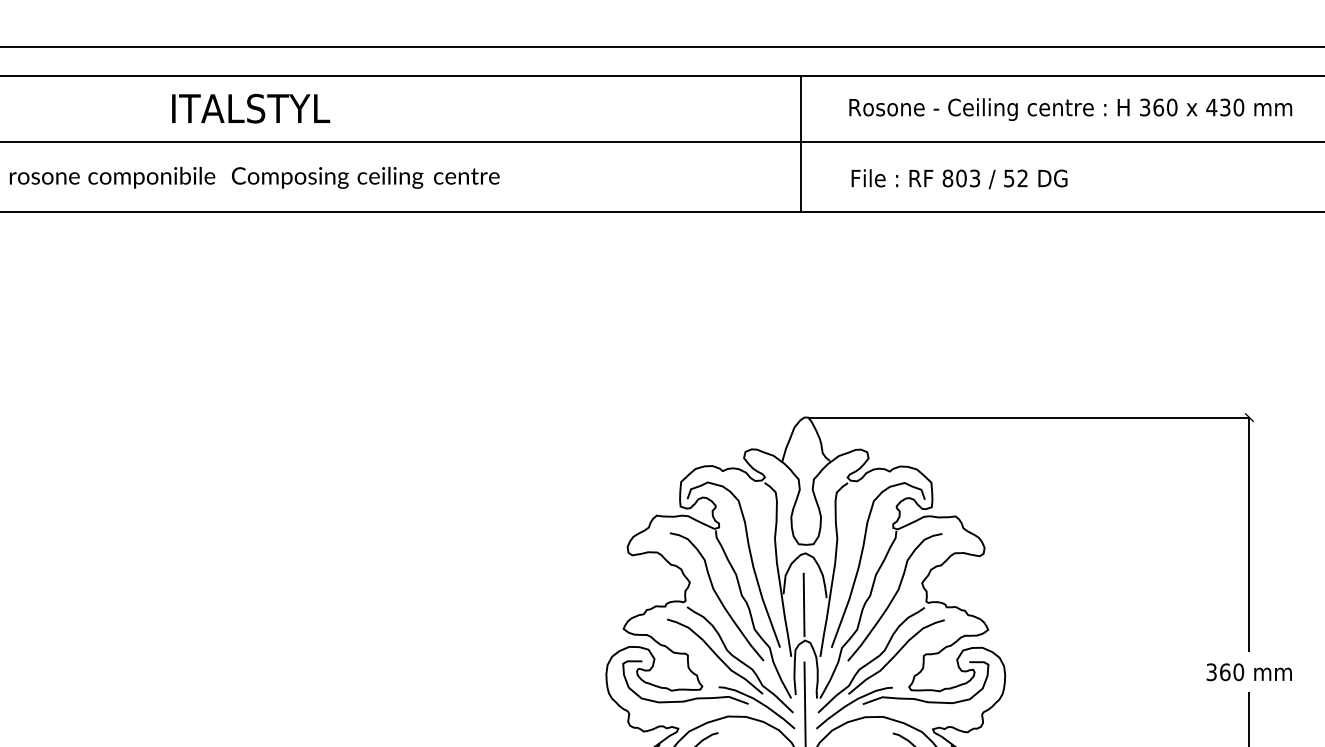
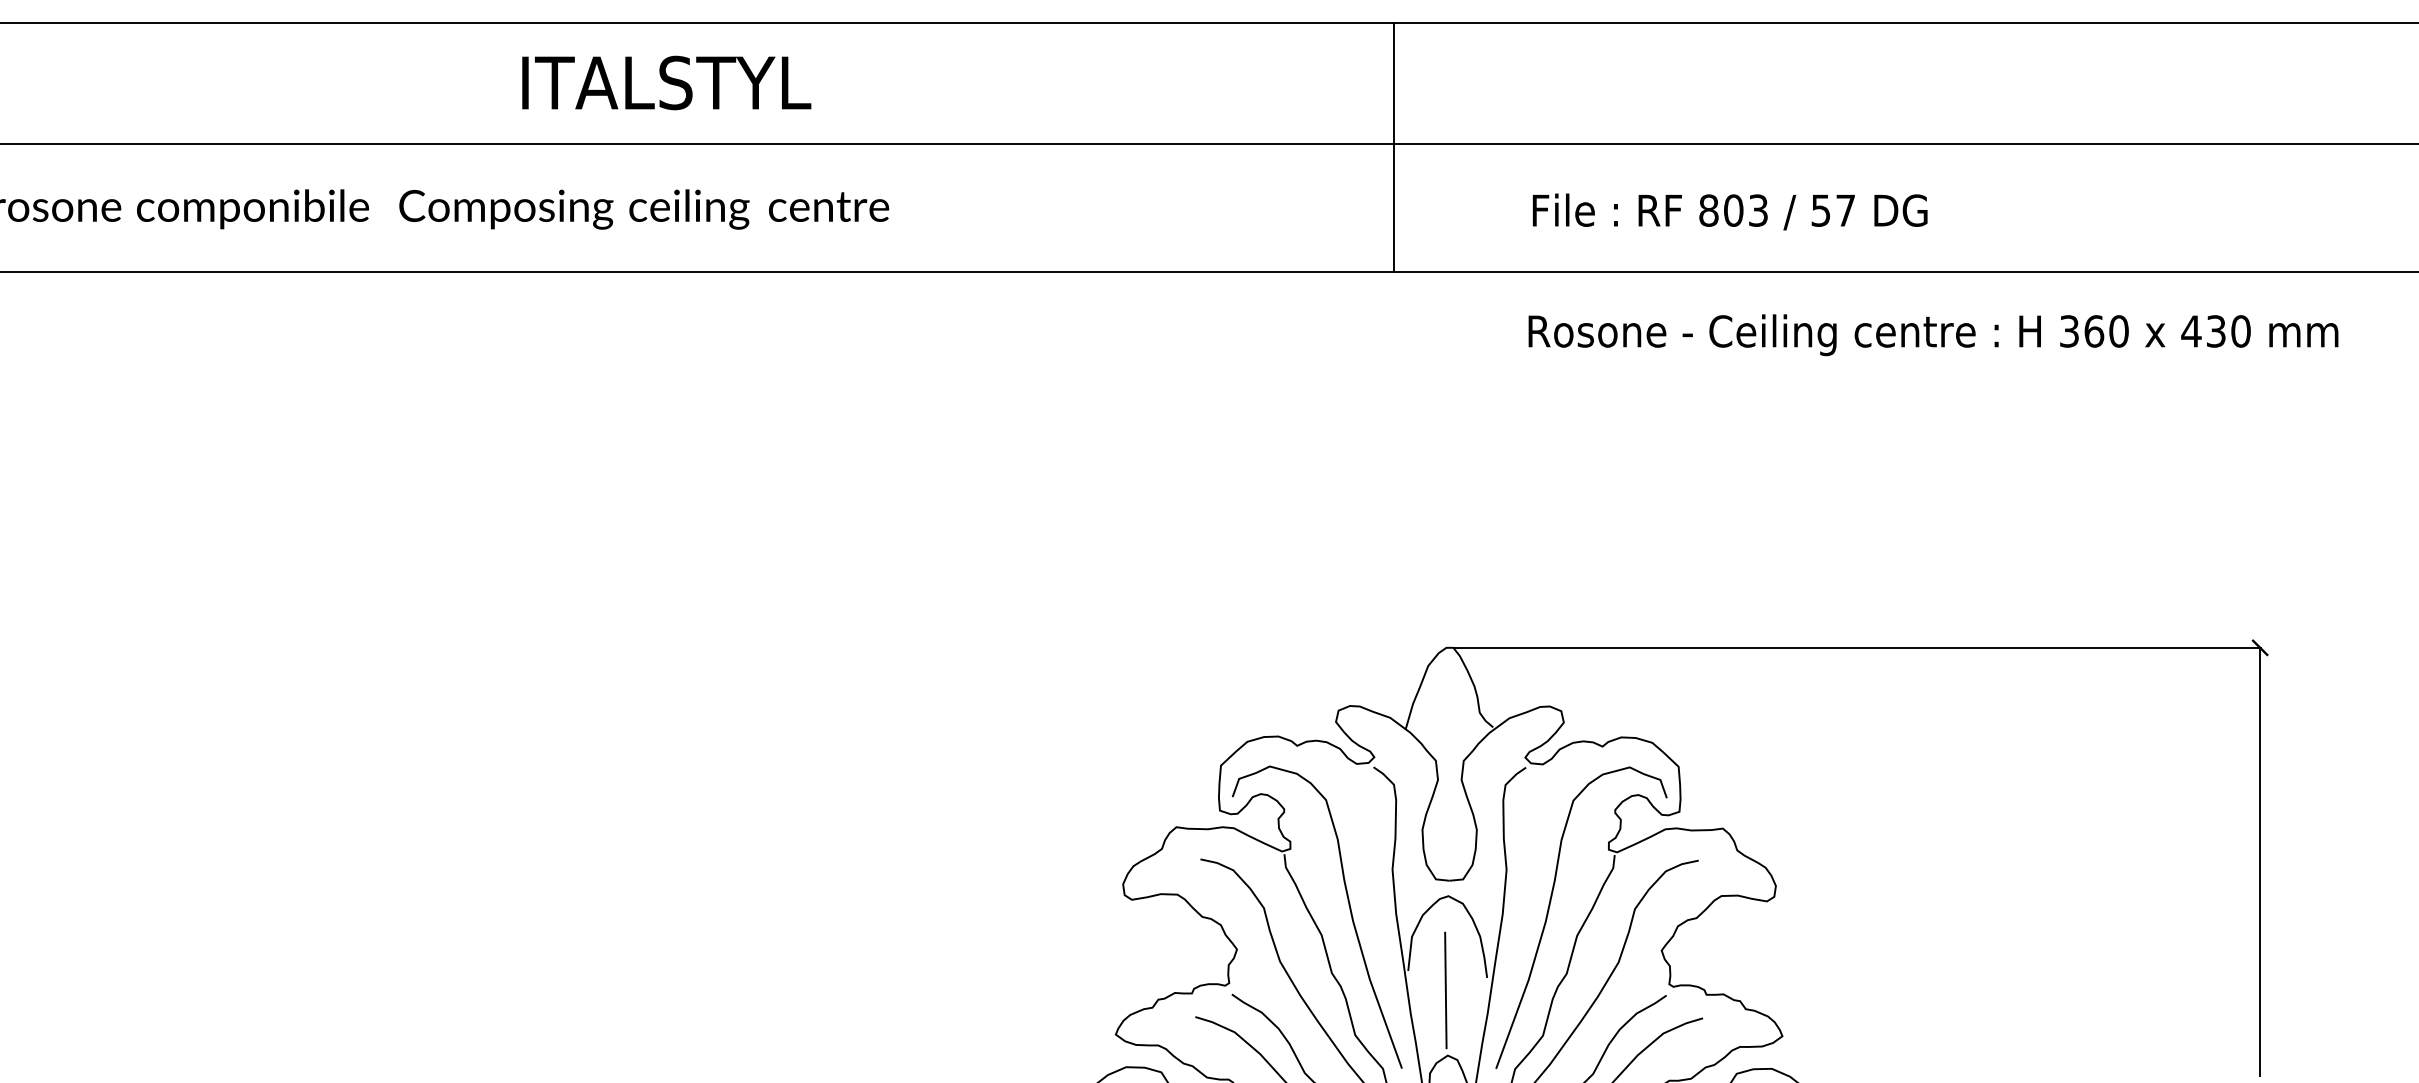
text: (251, 108) -> (667, 82), moved
text: (1070, 109) -> (1933, 334), moved
line: (801, 143) -> (1395, 146), moved
text: (1022, 178) -> (1845, 210), 52 -> 57

